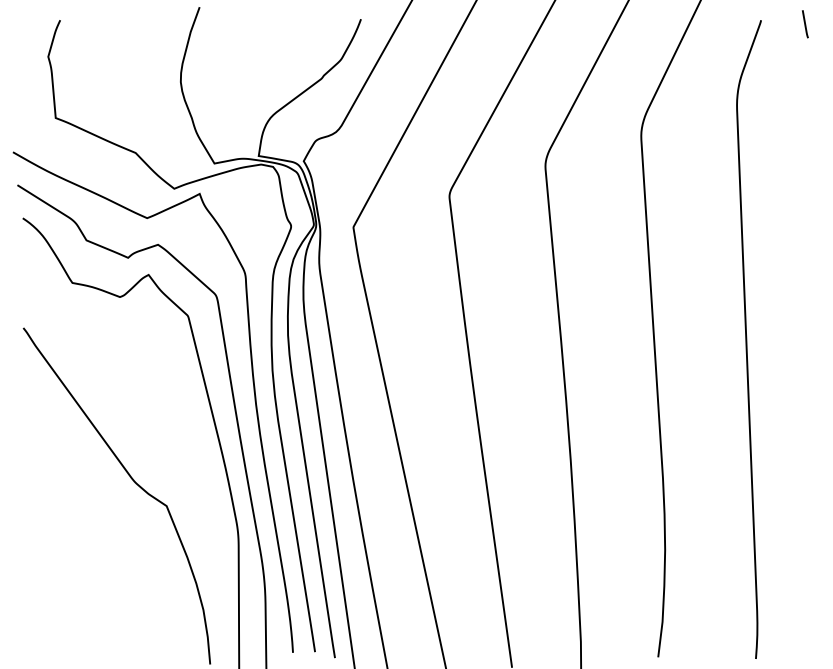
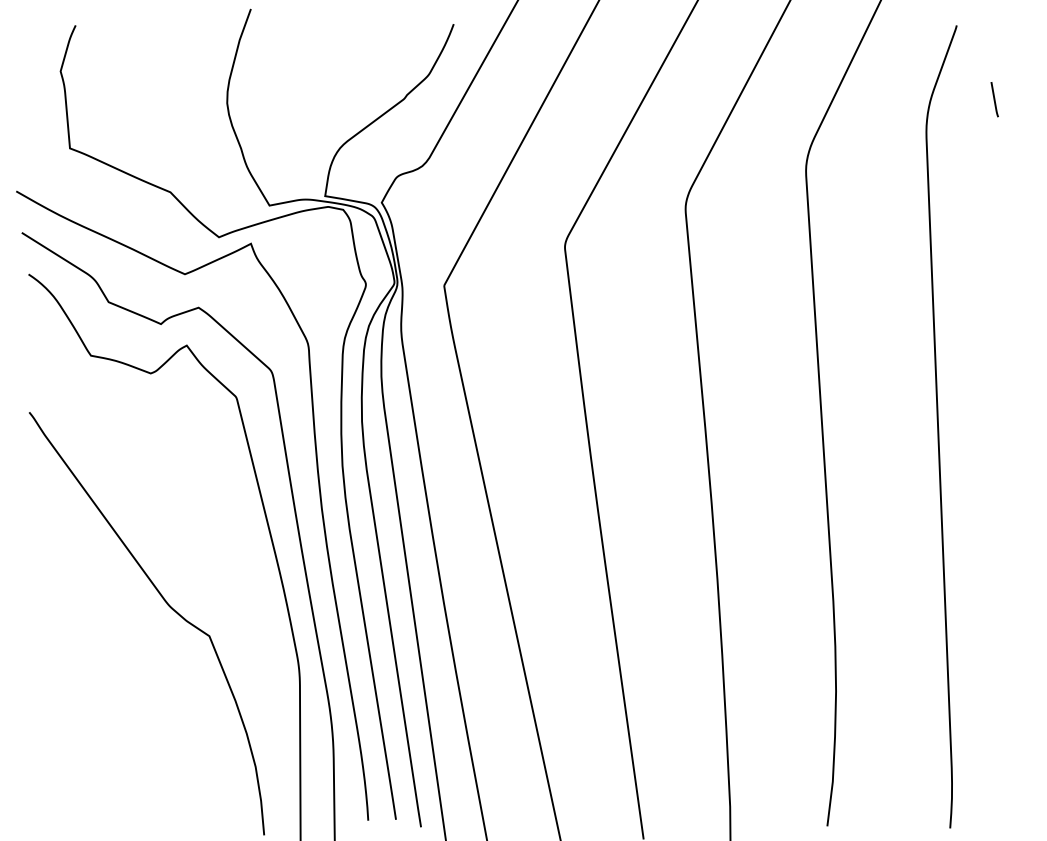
line: (805, 24) -> (994, 99), moved

